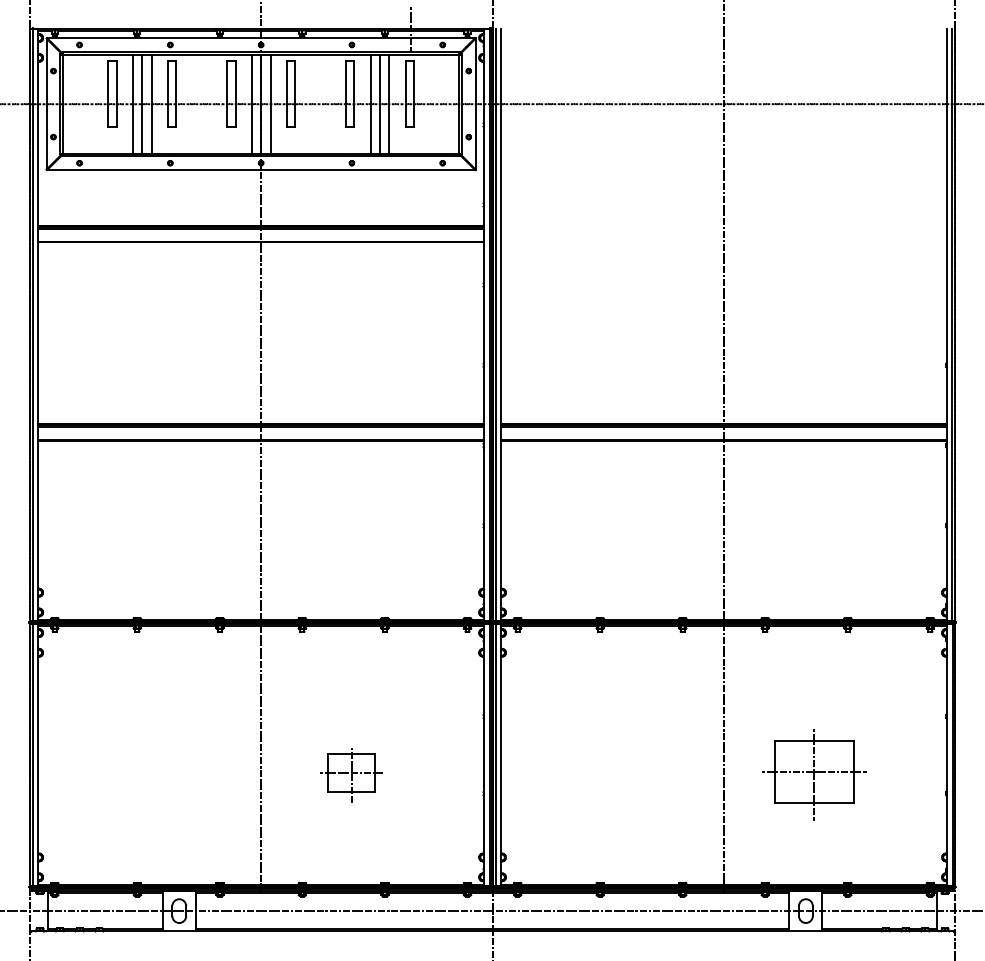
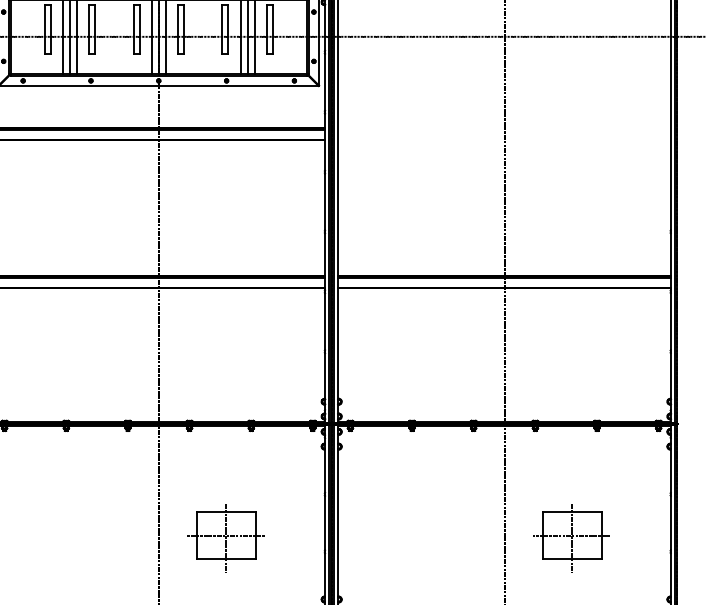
part: (351, 774) -> (226, 537), size x1.67

